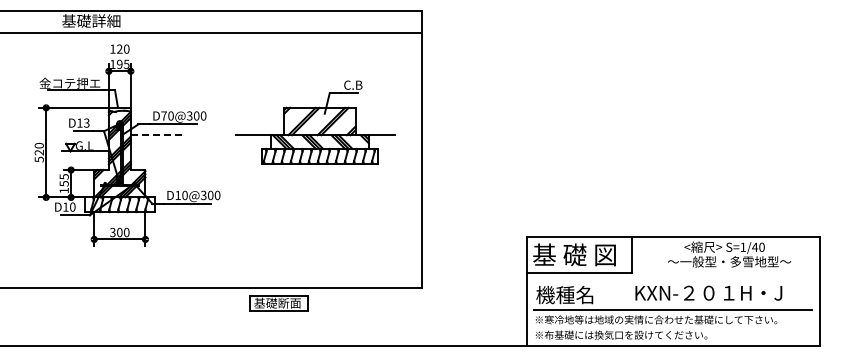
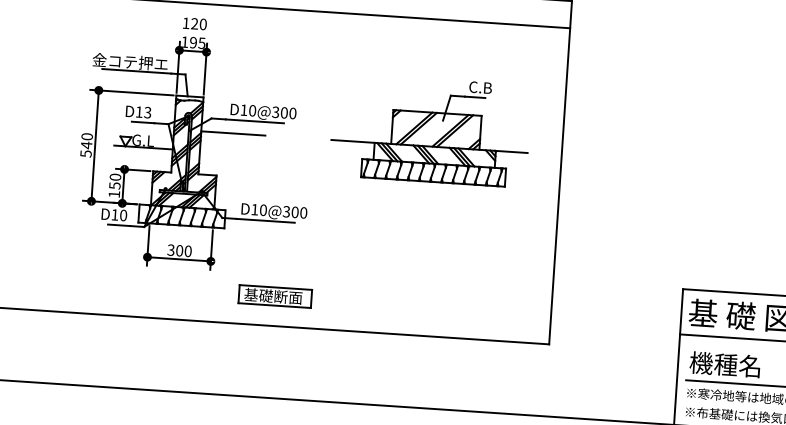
text: (163, 115) -> (243, 109), D70@300 -> D10@300
line: (156, 135) -> (233, 133), dashed -> solid
text: (38, 152) -> (85, 145), 520 -> 540
text: (63, 176) -> (114, 176), 155 -> 150
part: (278, 303) -> (274, 296), moved

